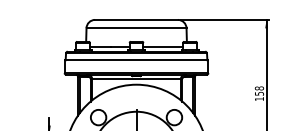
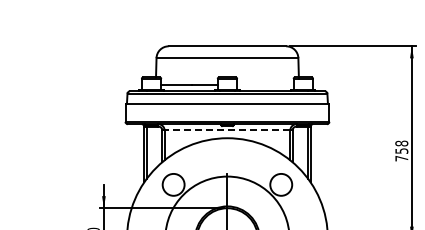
line: (163, 47) -> (265, 85), removed
line: (136, 79) -> (227, 130), solid -> dashed
text: (259, 99) -> (401, 158), 158 -> 758

